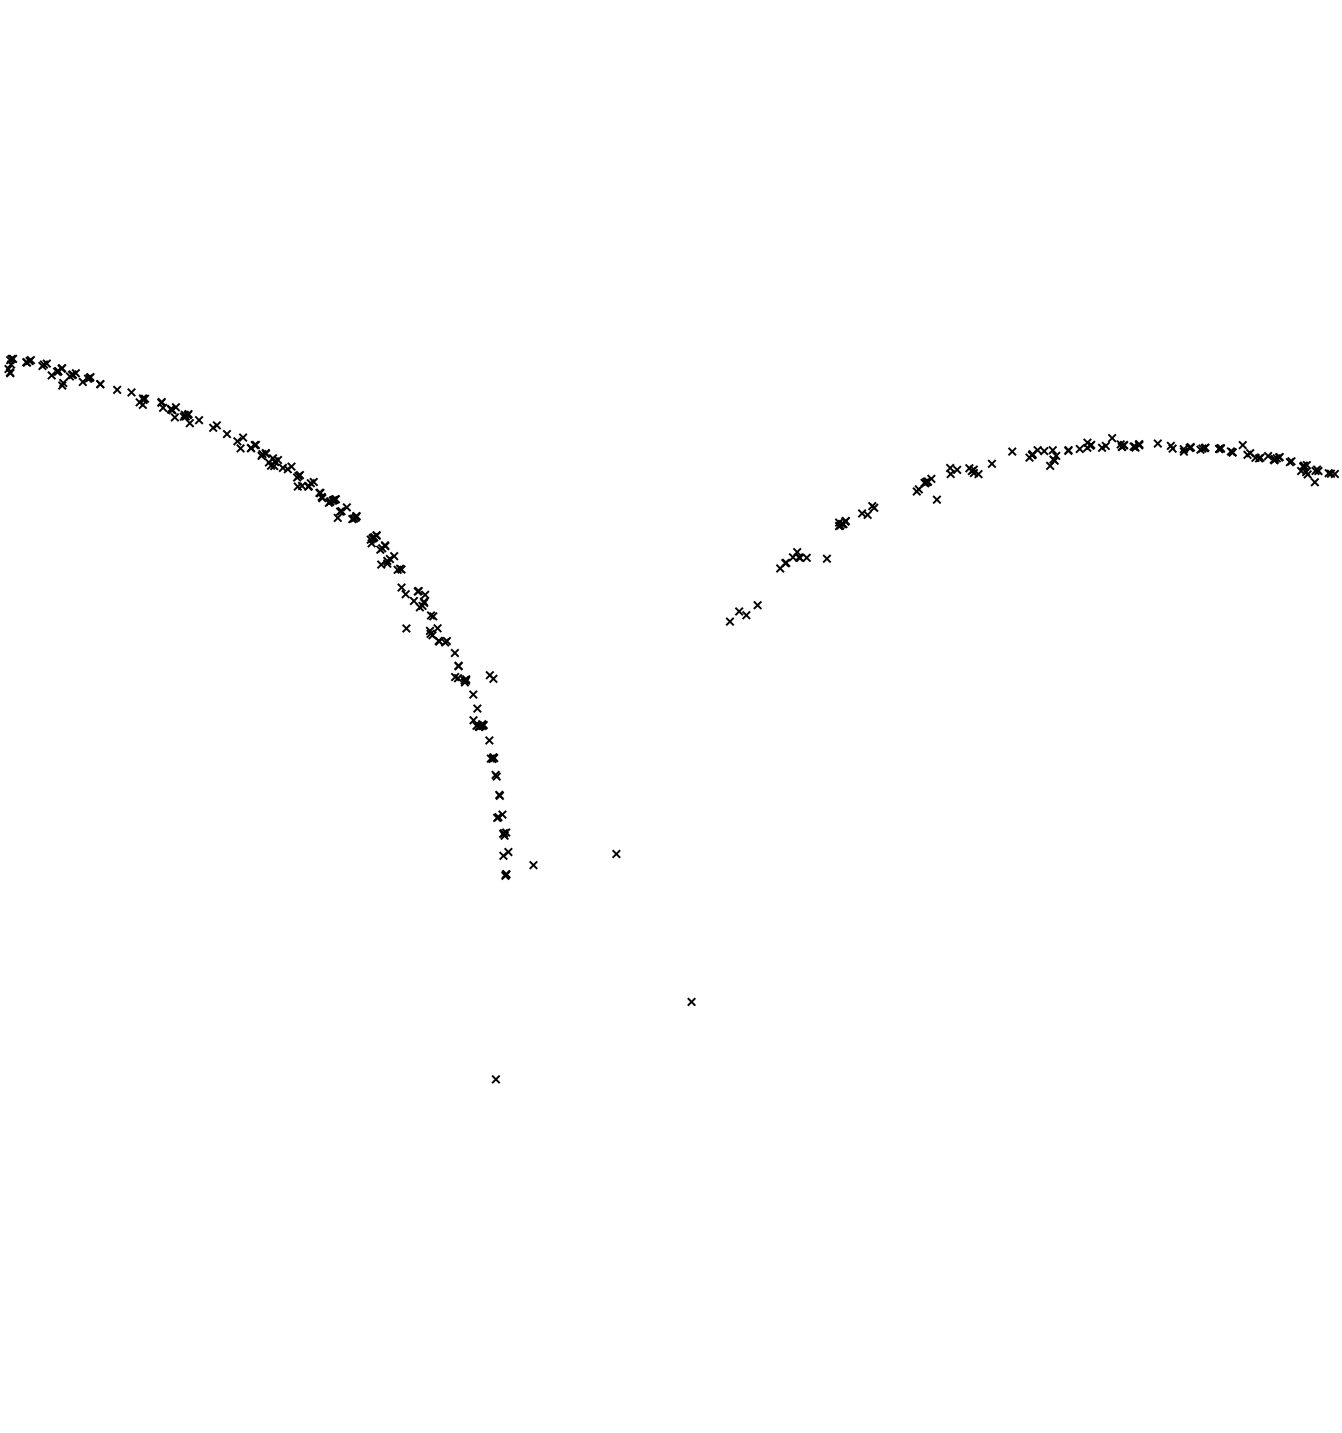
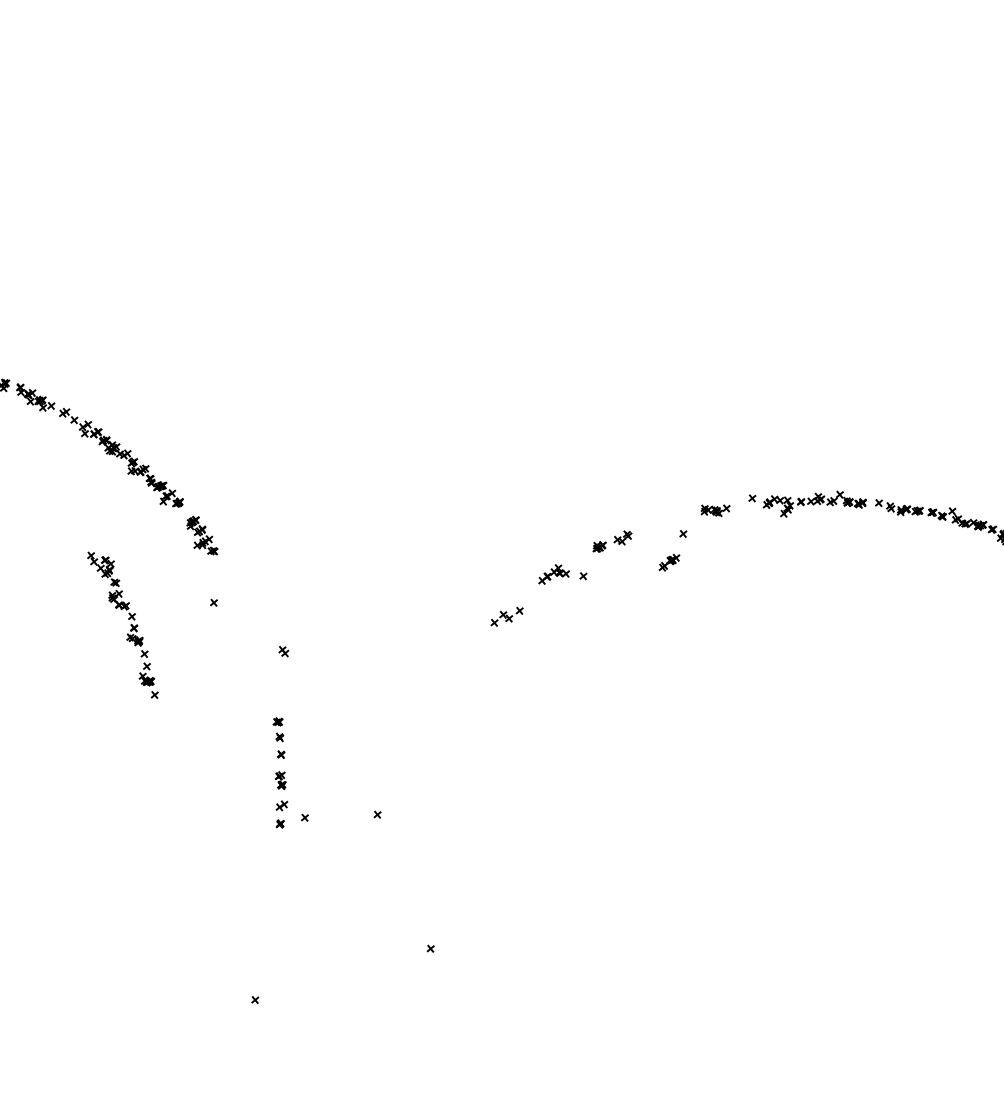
part: (971, 468) -> (715, 509), size x0.6
part: (923, 484) -> (669, 562), moved
part: (451, 657) -> (128, 620), moved
part: (501, 824) -> (280, 780), size x0.6

